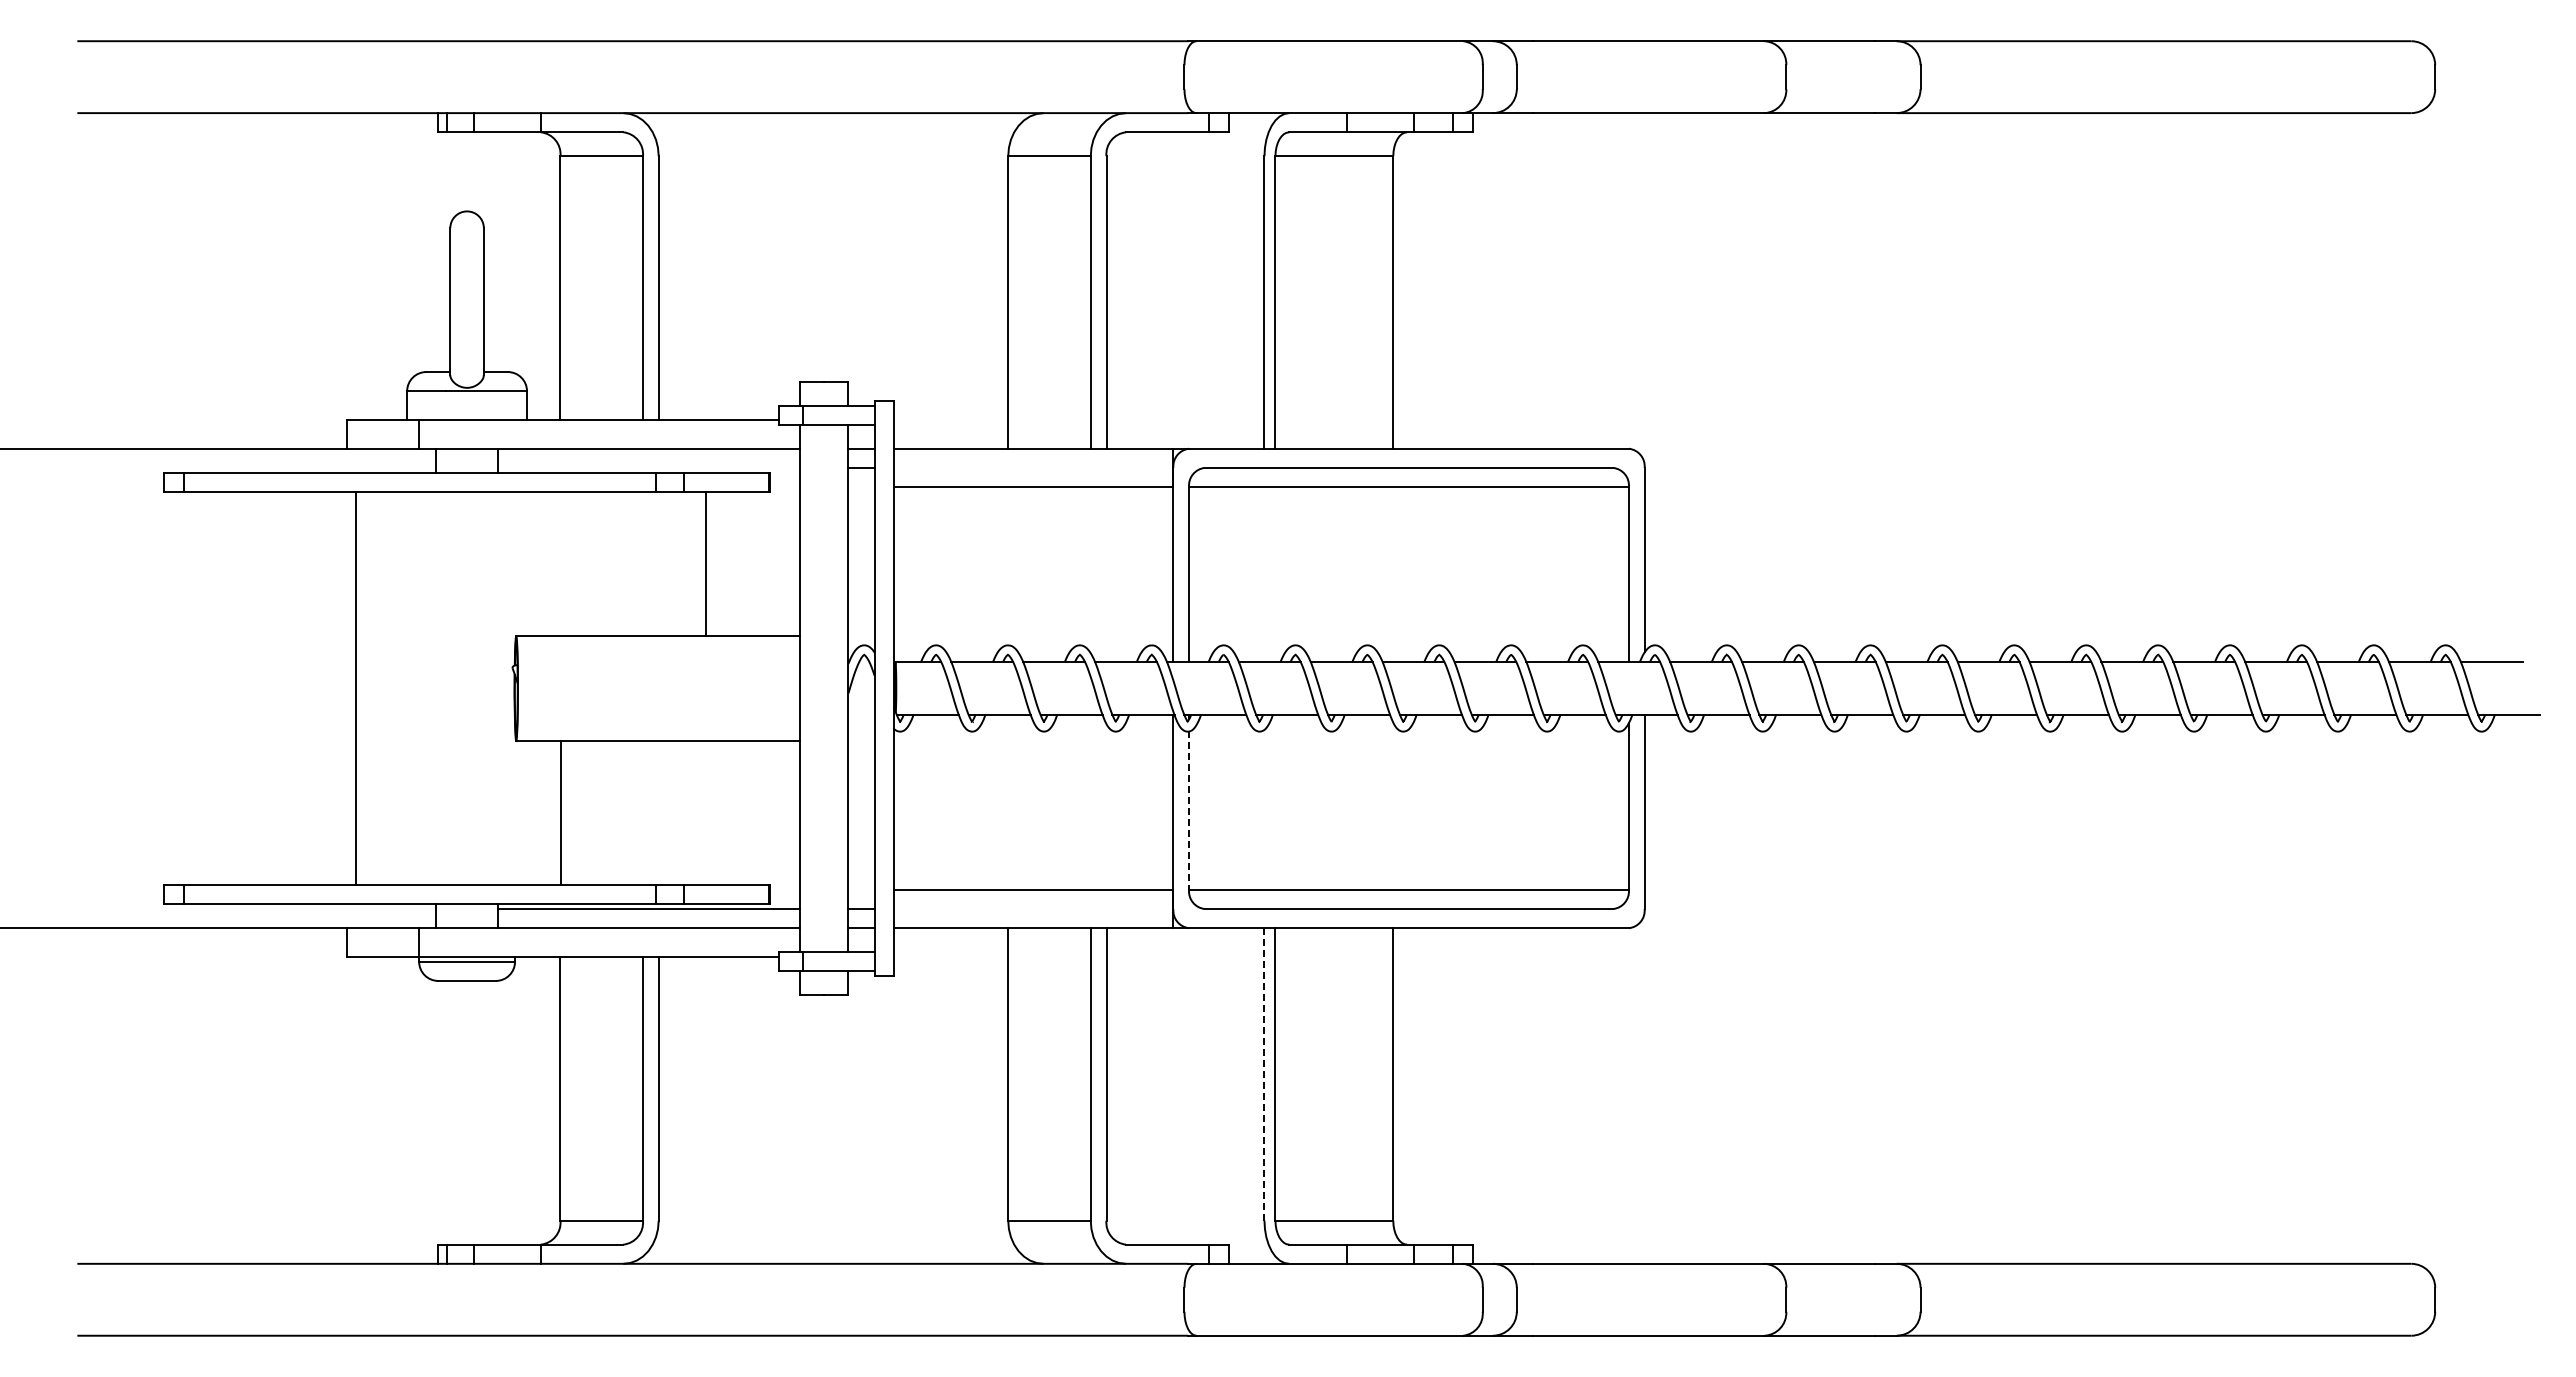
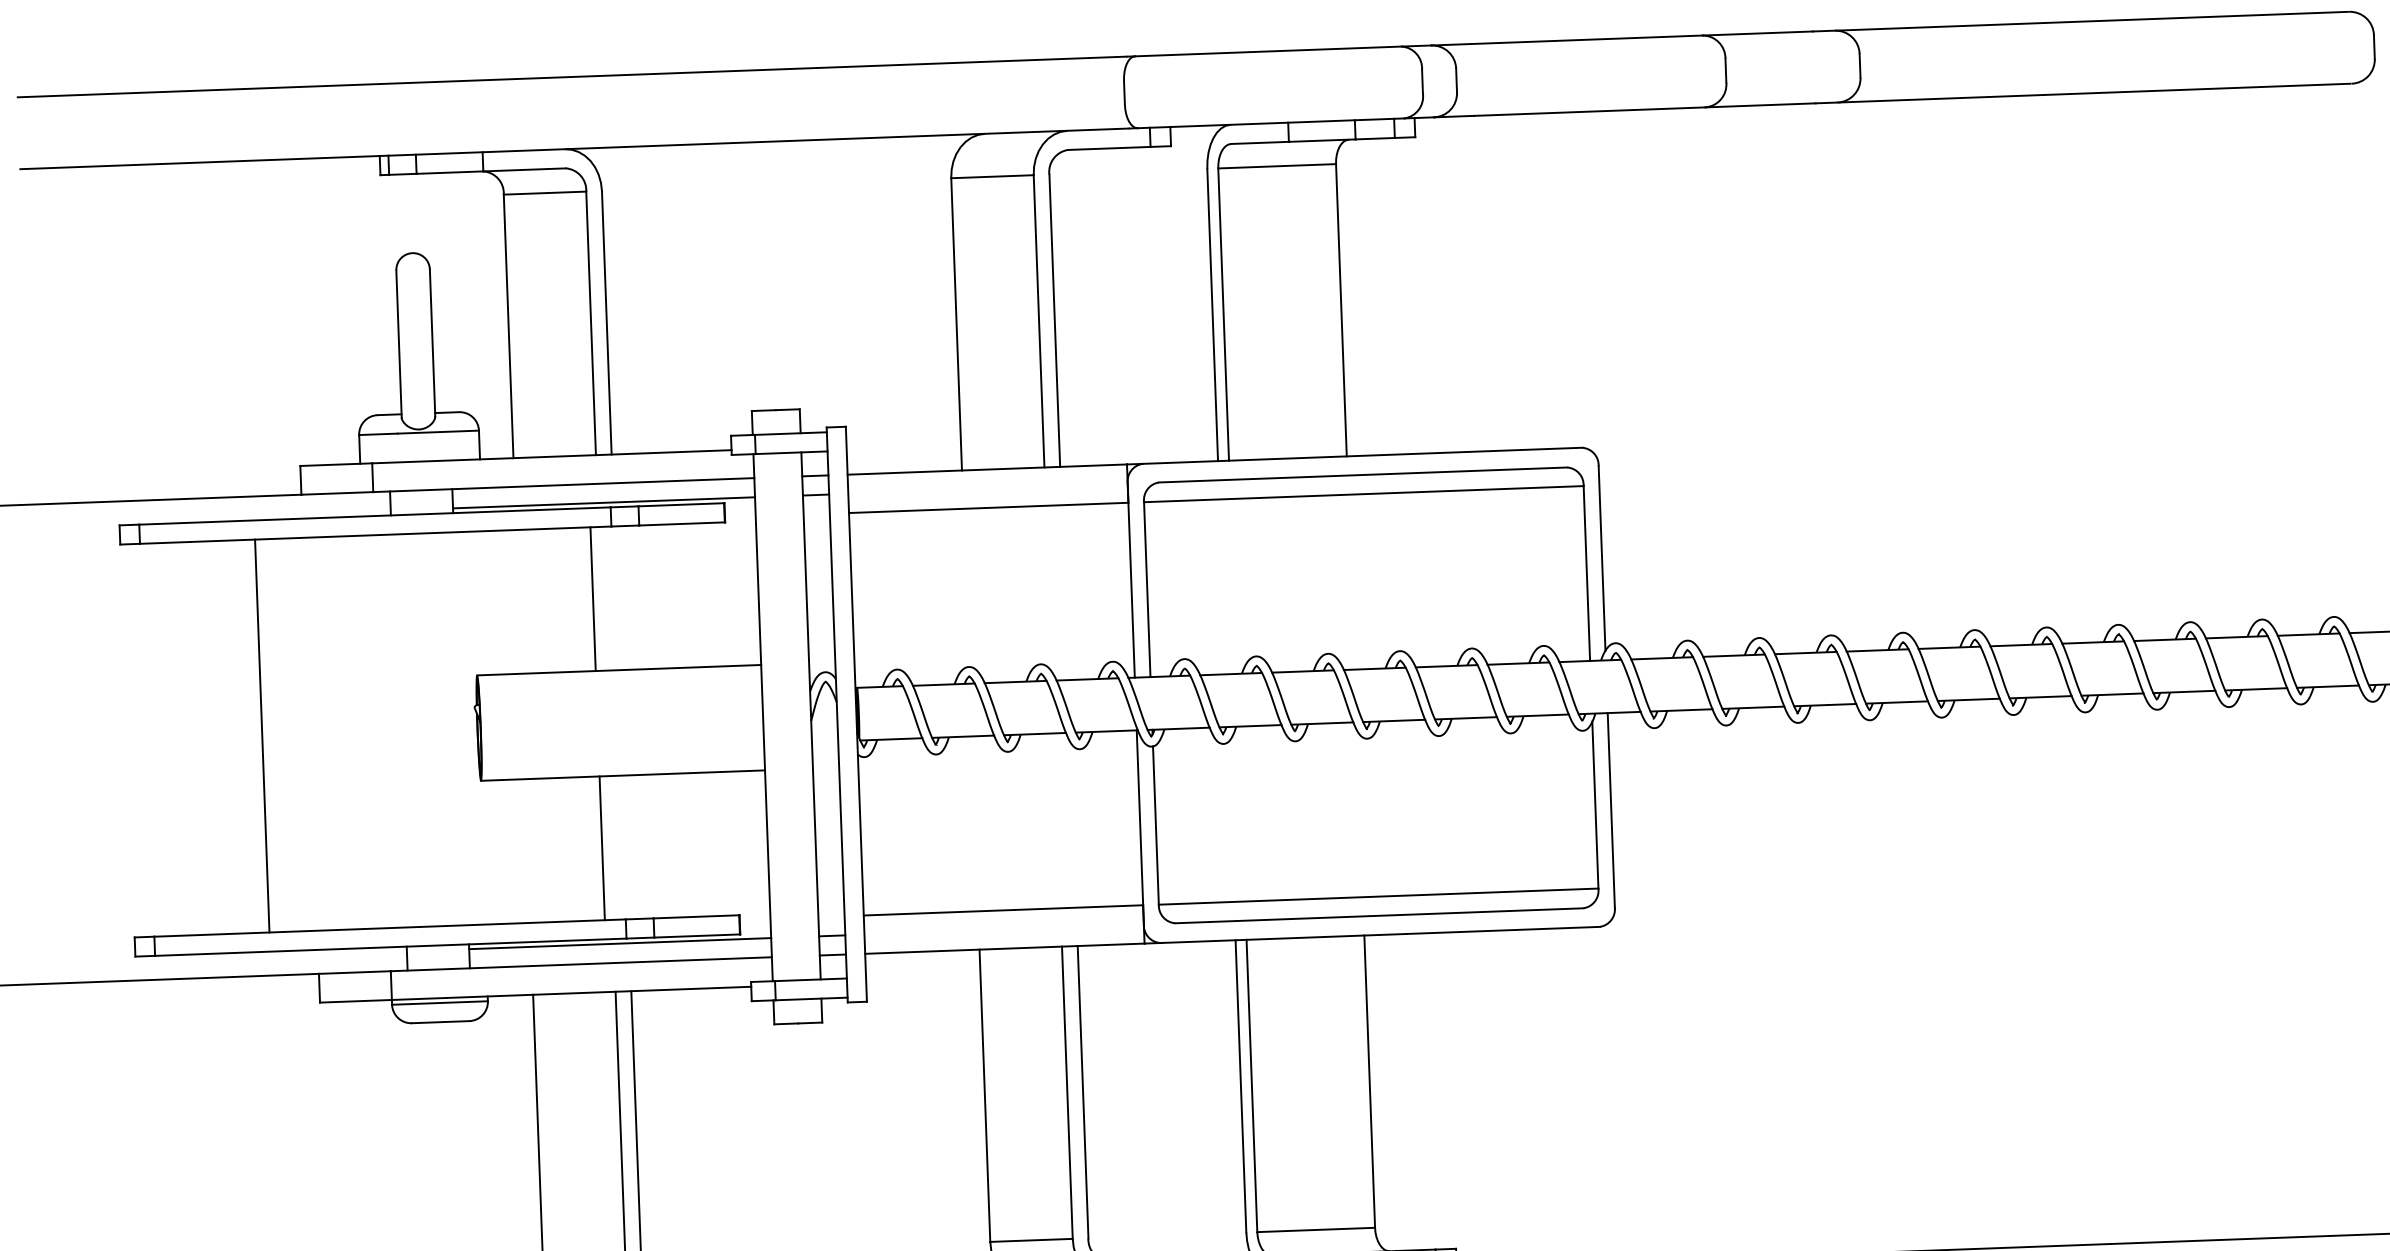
line: (649, 467) -> (604, 502), added
line: (705, 563) -> (592, 598), moved
line: (356, 688) -> (262, 736), moved
line: (1189, 811) -> (1156, 826), dashed -> solid
line: (560, 813) -> (601, 848), moved
line: (1264, 1073) -> (1240, 1085), dashed -> solid

